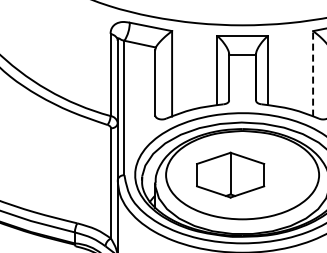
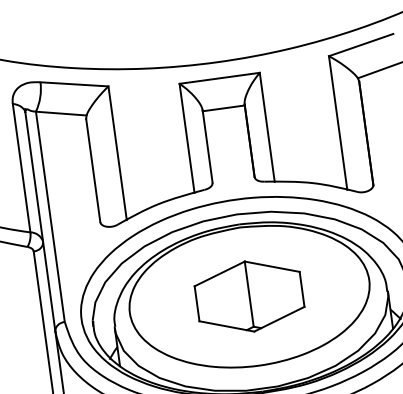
line: (313, 73) -> (338, 122), dashed -> solid
part: (230, 174) -> (249, 295), moved

